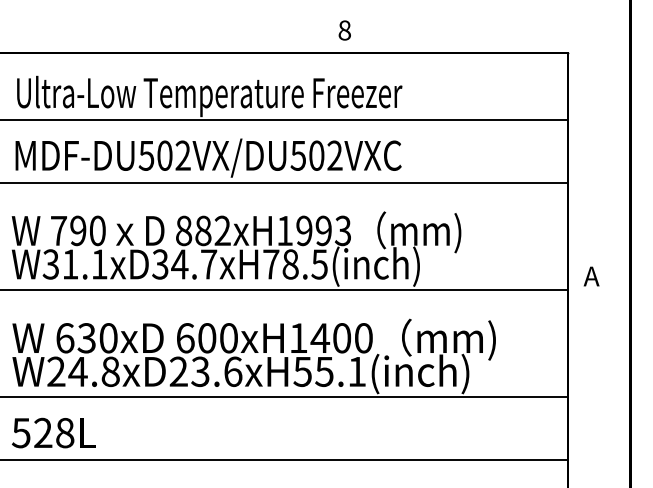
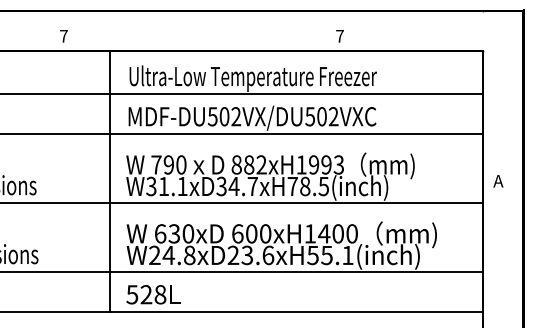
text: (344, 29) -> (339, 35), 8 -> 7
text: (591, 276) -> (498, 181), moved

